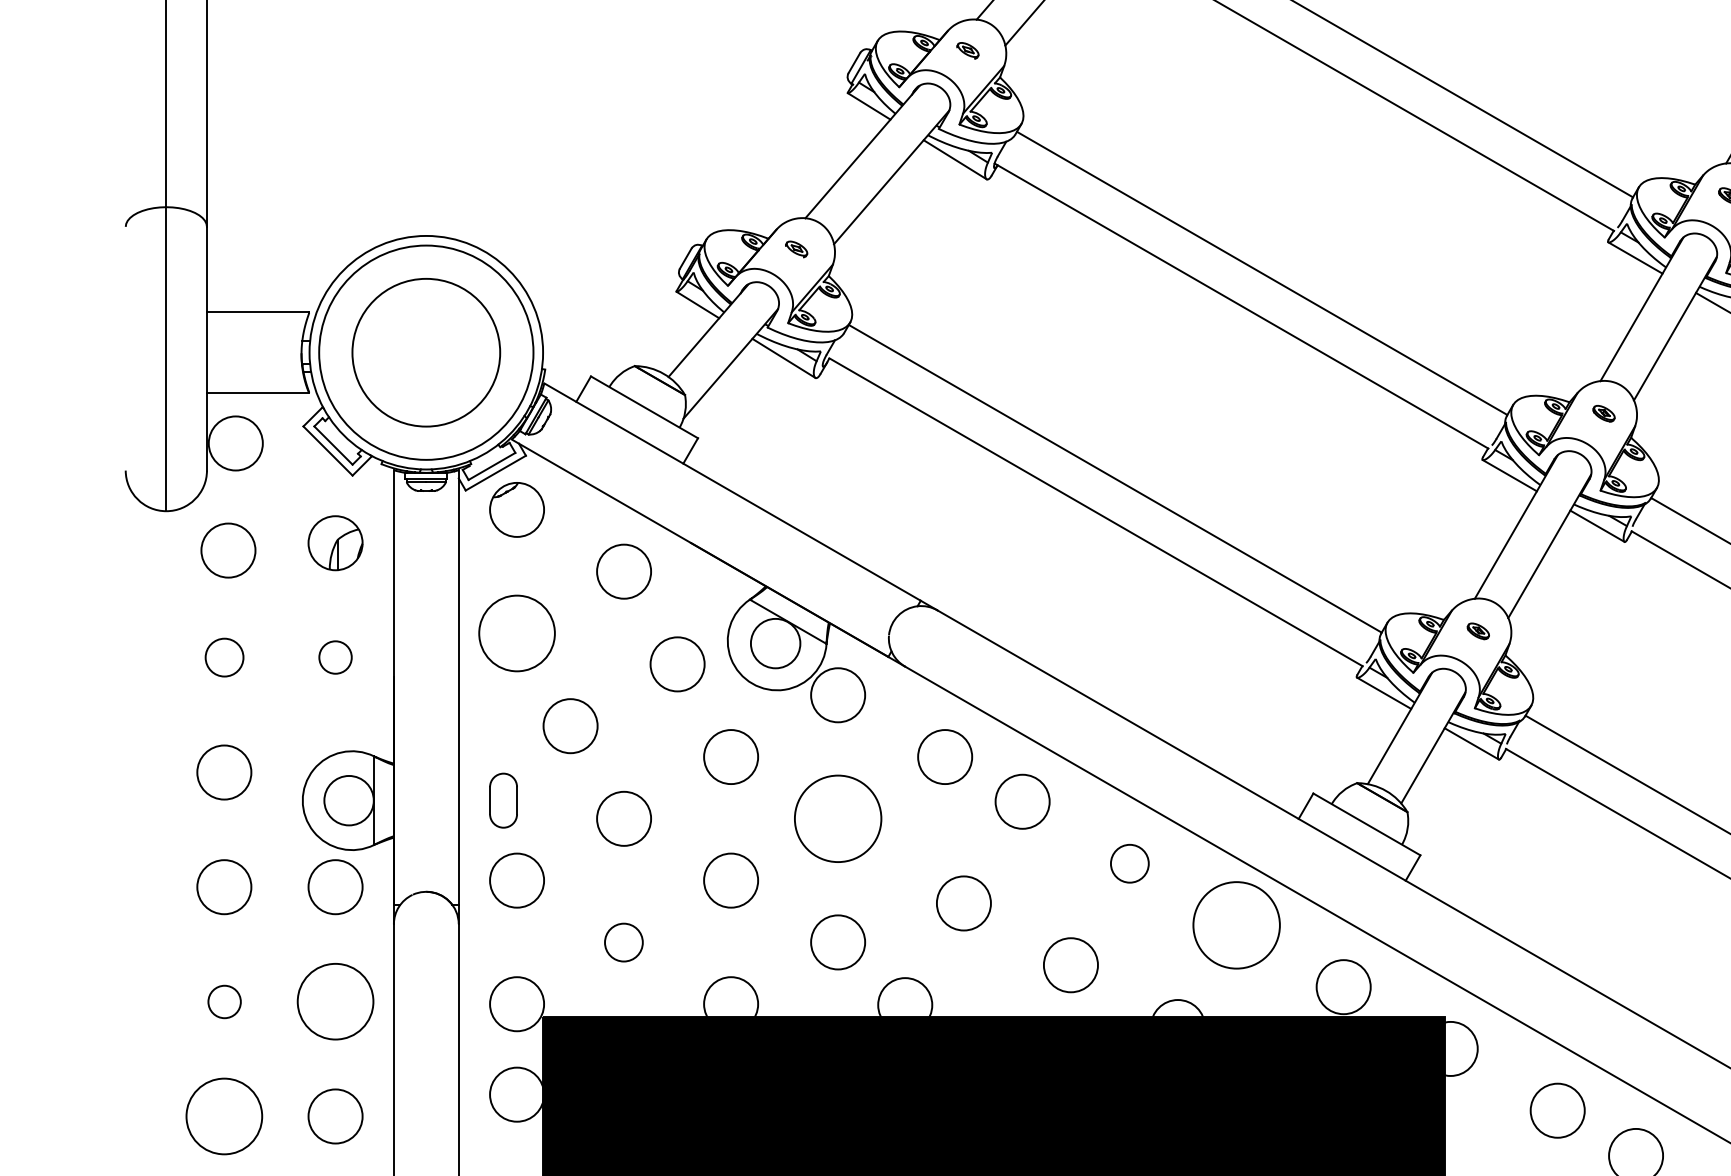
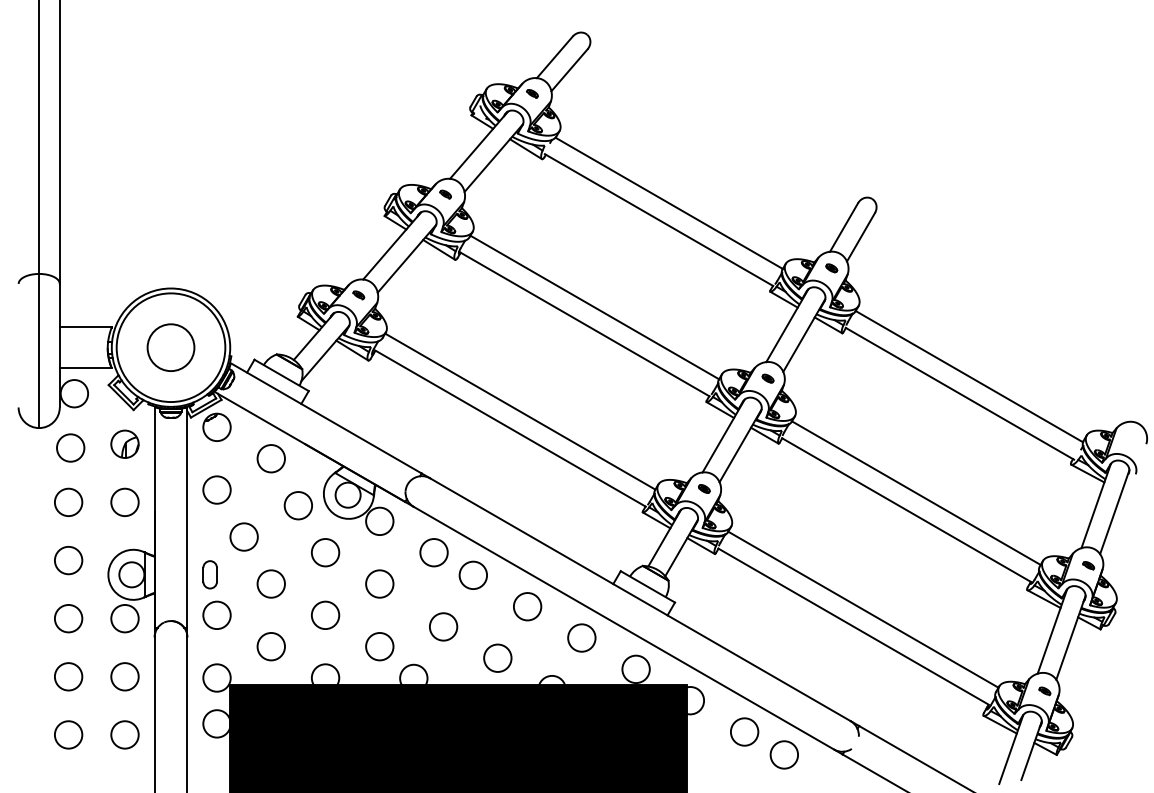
circle: (425, 352) -> (170, 347), size x0.62
circle: (516, 632) -> (216, 489), size x0.71
circle: (224, 656) -> (68, 501), size x1.43
circle: (334, 656) -> (124, 501), size x1.67
circle: (837, 817) -> (379, 583), size x0.62
circle: (1129, 863) -> (527, 606), size x1.43
circle: (1235, 924) -> (581, 637), size x0.62
circle: (622, 942) -> (270, 646), size x1.43
circle: (224, 1001) -> (68, 676), size x1.67
circle: (334, 1001) -> (124, 676), size x0.71
circle: (224, 1115) -> (68, 734), size x0.71

